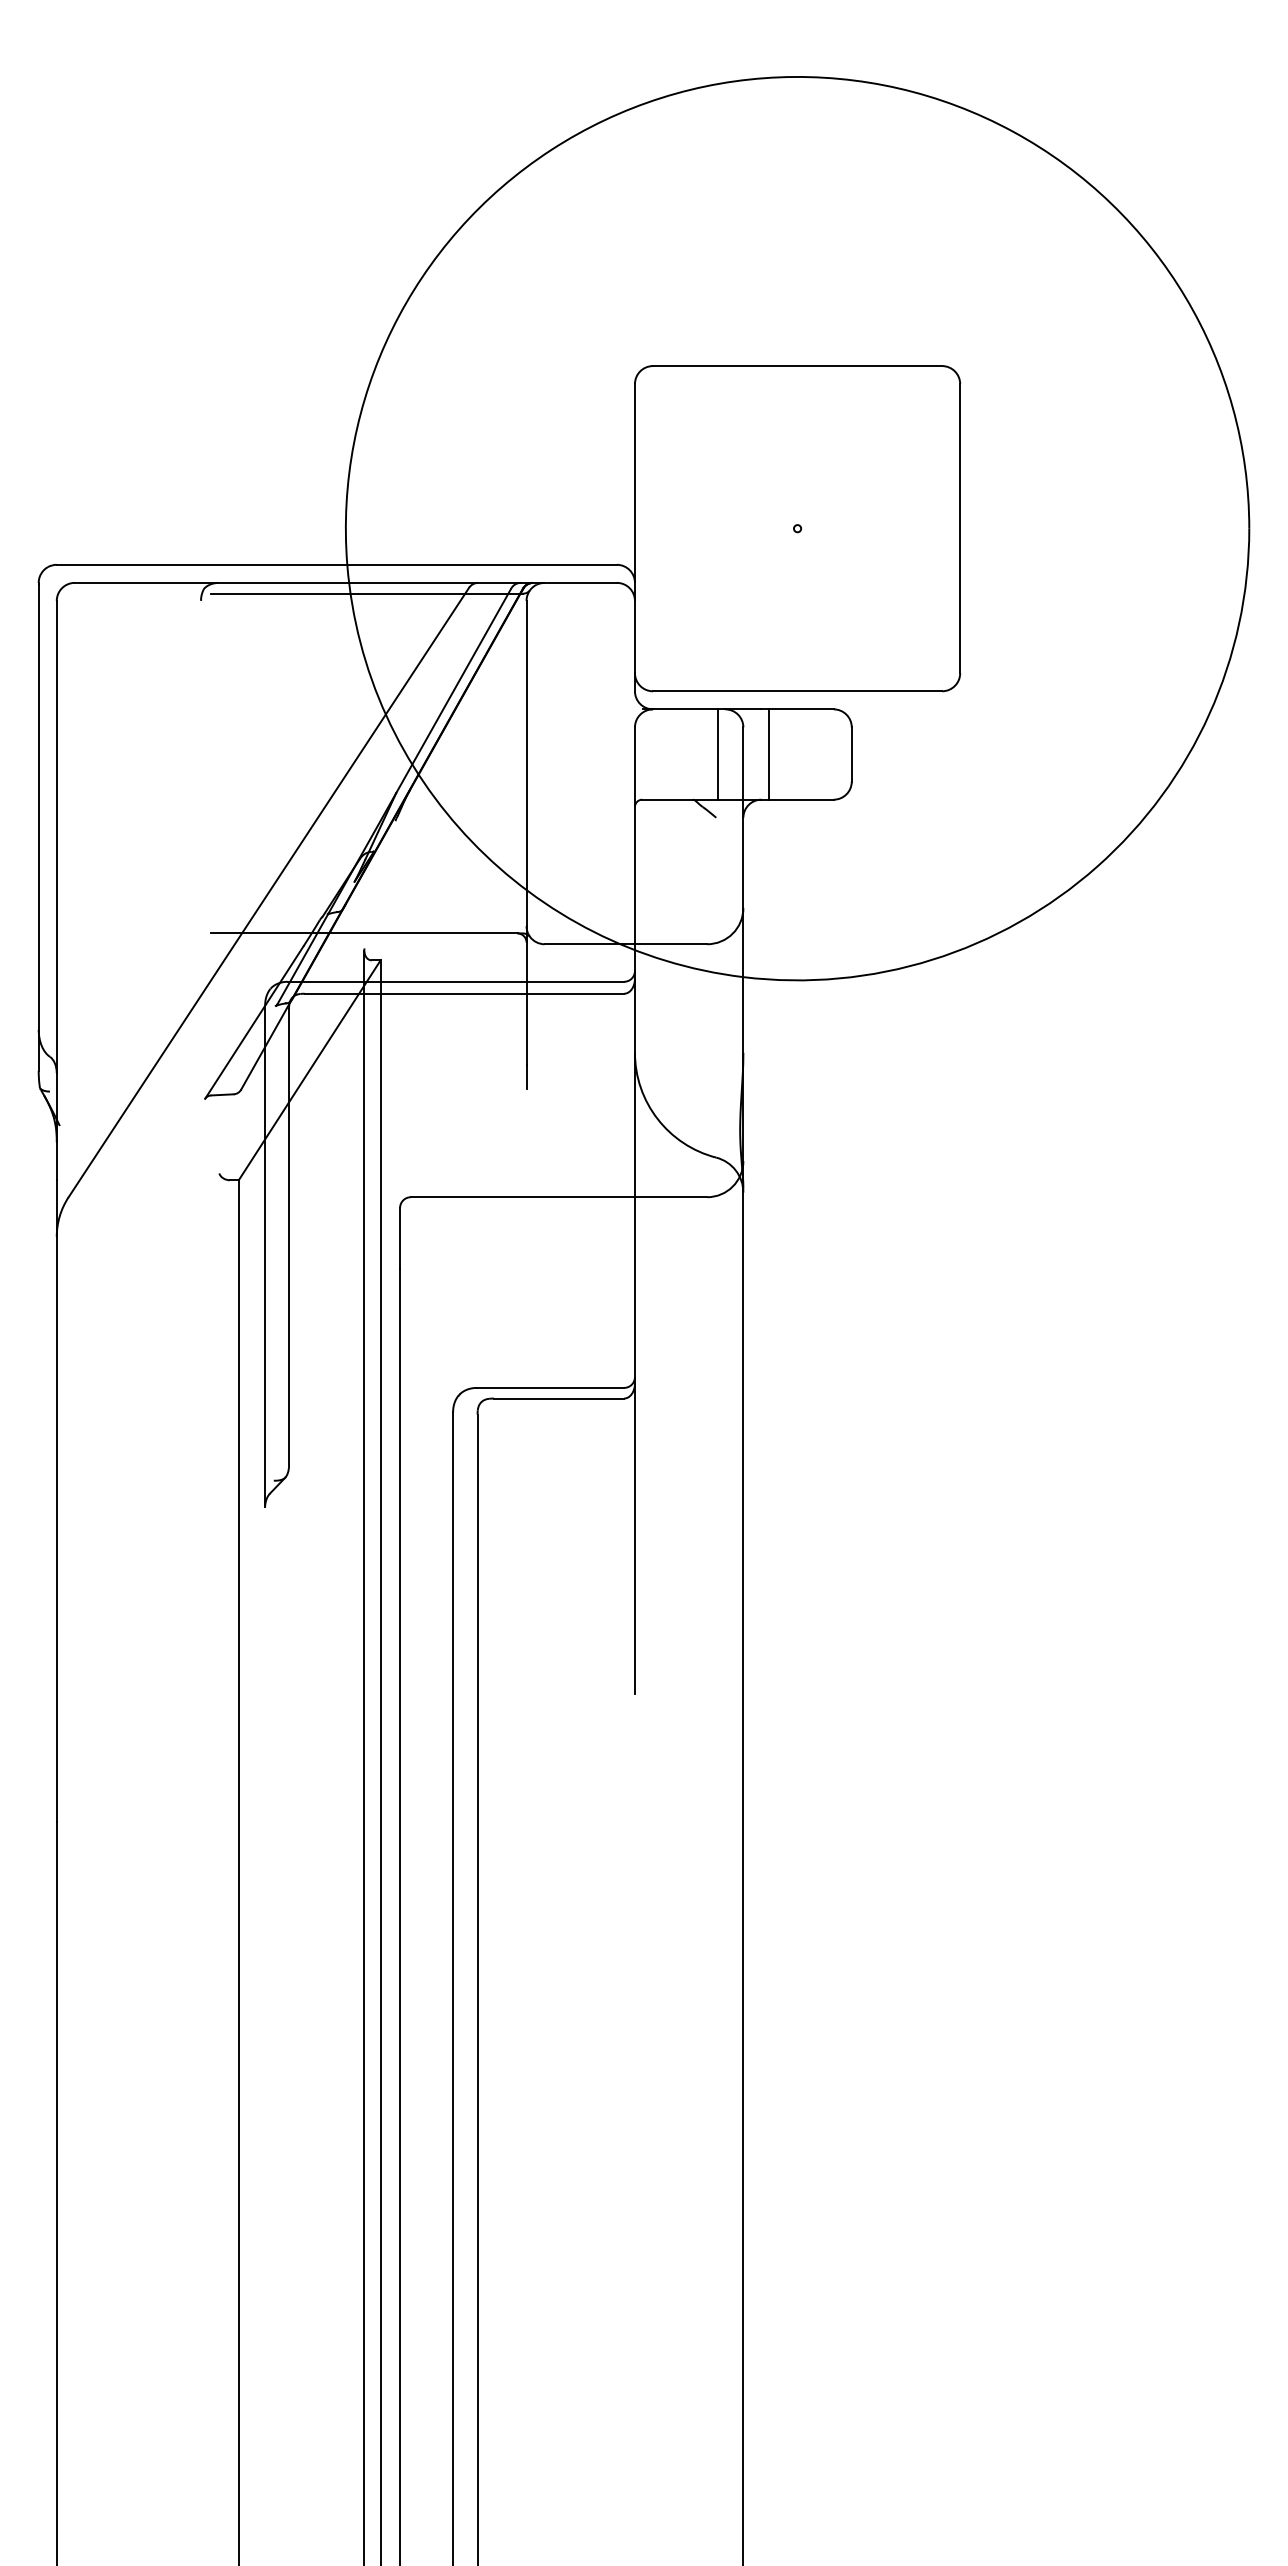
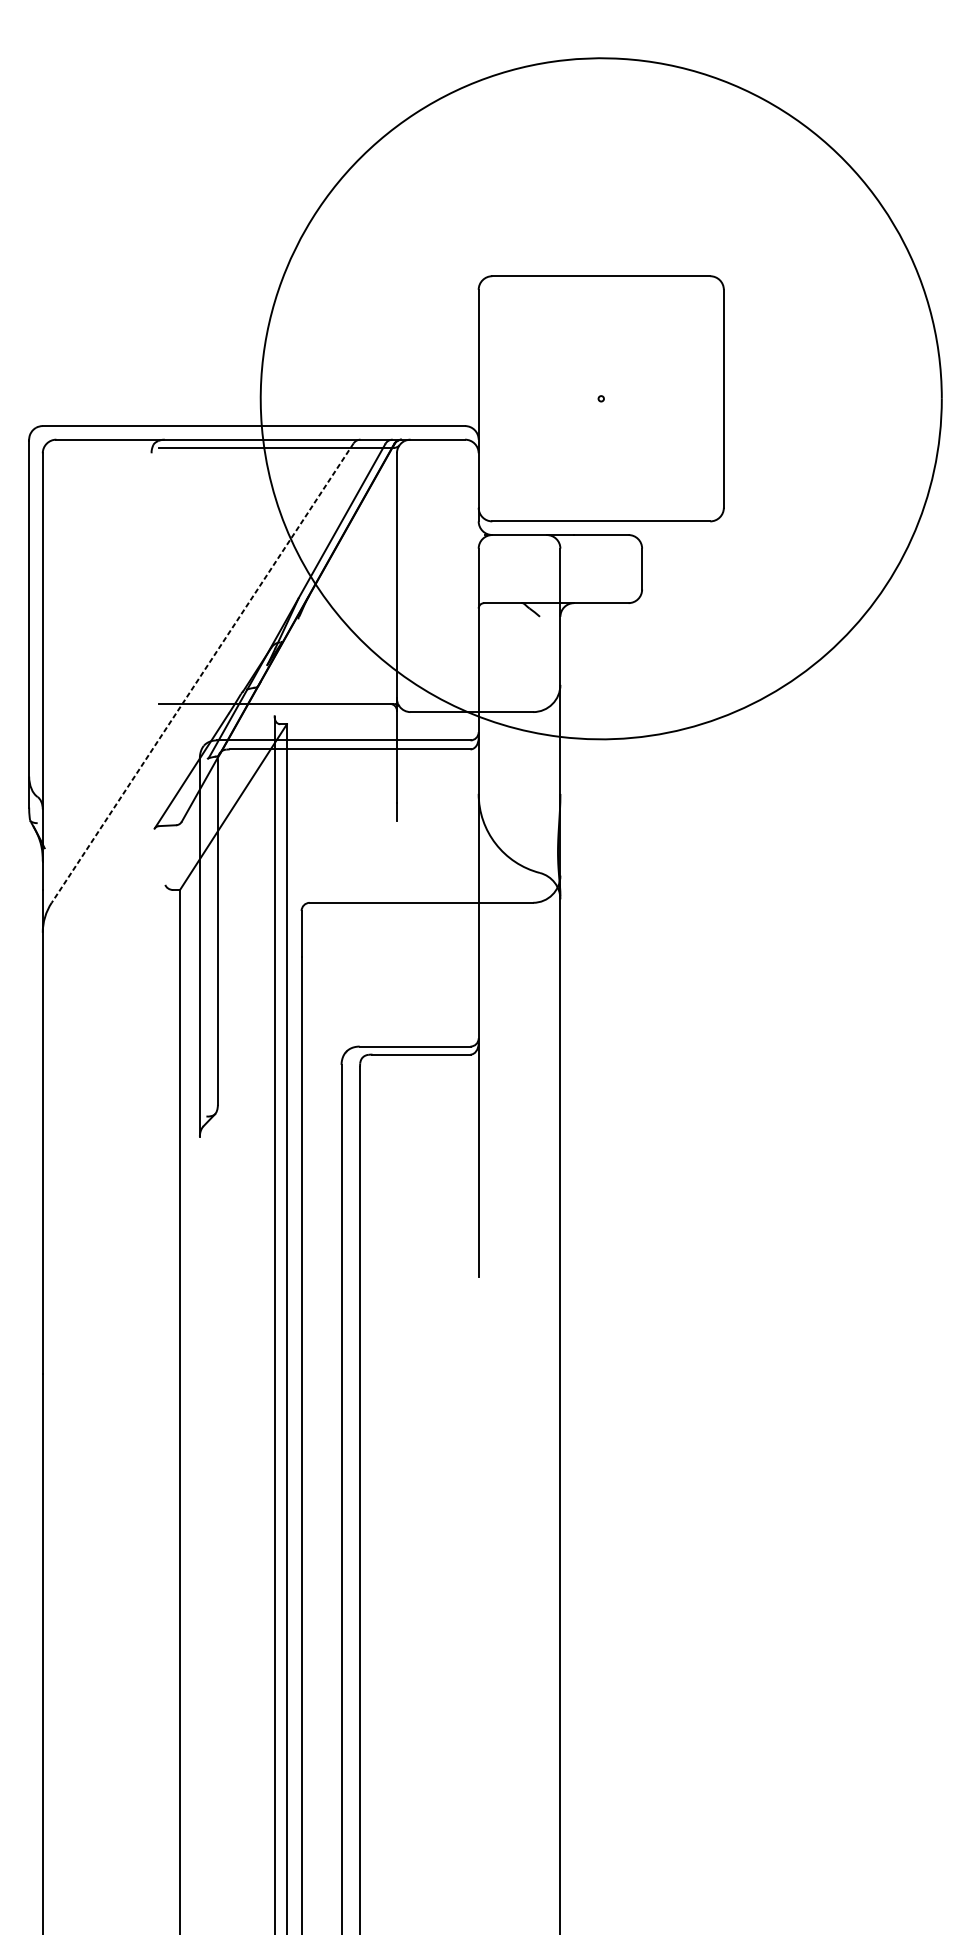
line: (718, 754) -> (541, 569), removed
line: (768, 754) -> (579, 569), removed
line: (268, 892) -> (202, 673), solid -> dashed

